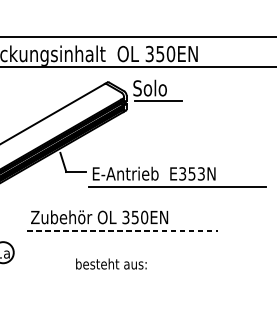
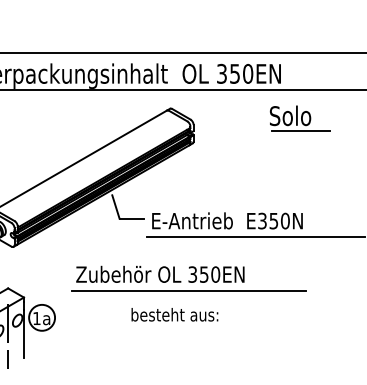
part: (157, 90) -> (299, 118), moved
text: (201, 173) -> (285, 220), E353N -> E350N
line: (123, 230) -> (189, 290), dashed -> solid
text: (111, 263) -> (174, 314), moved

